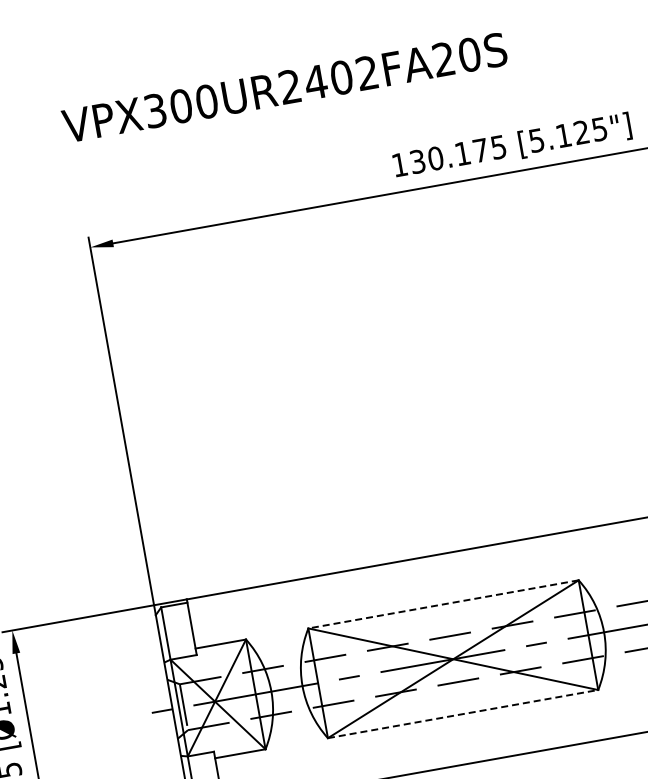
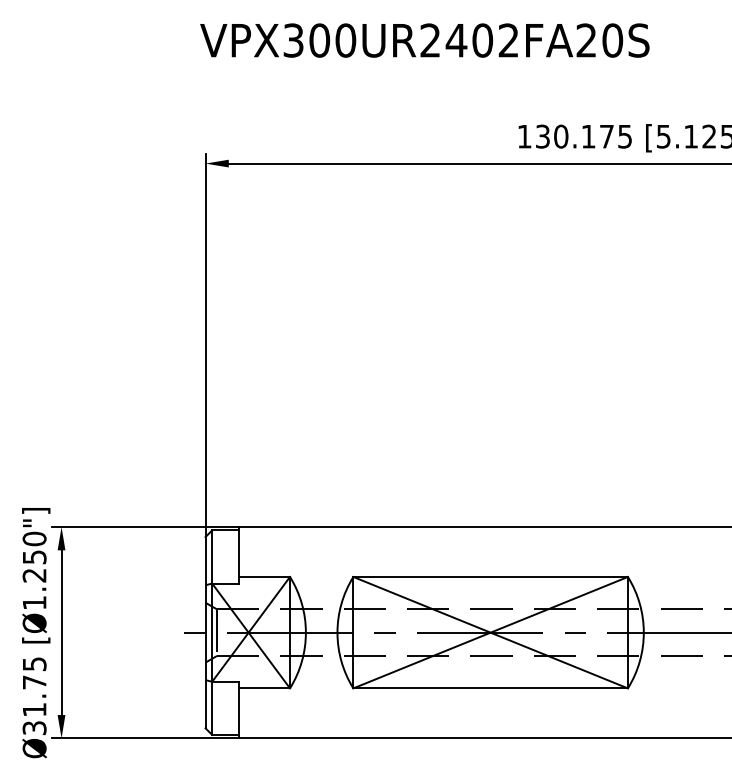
line: (443, 603) -> (490, 576), dashed -> solid
line: (463, 714) -> (491, 688), dashed -> solid

